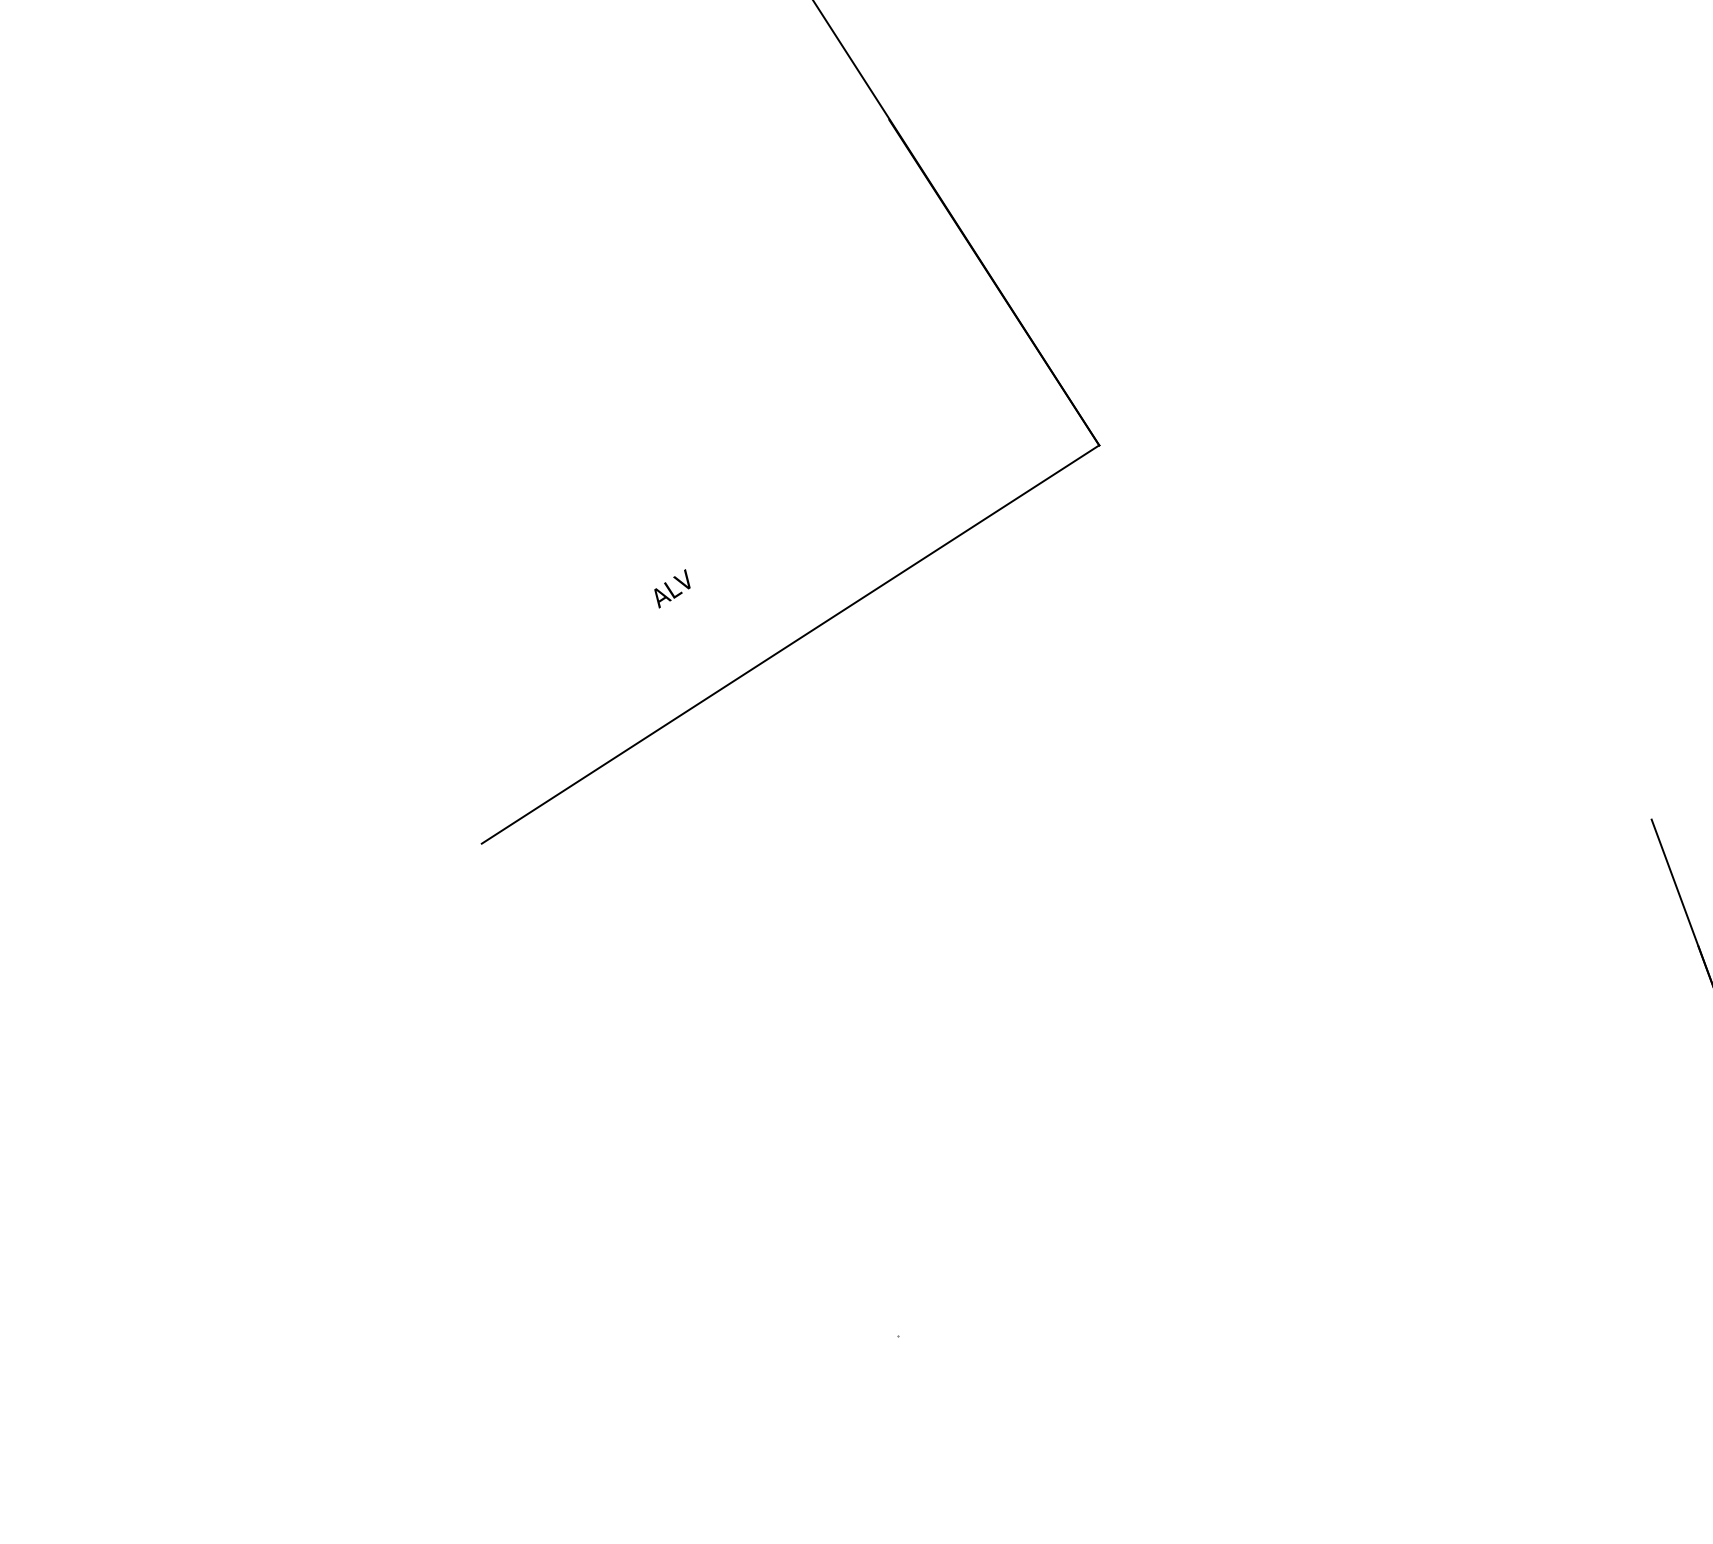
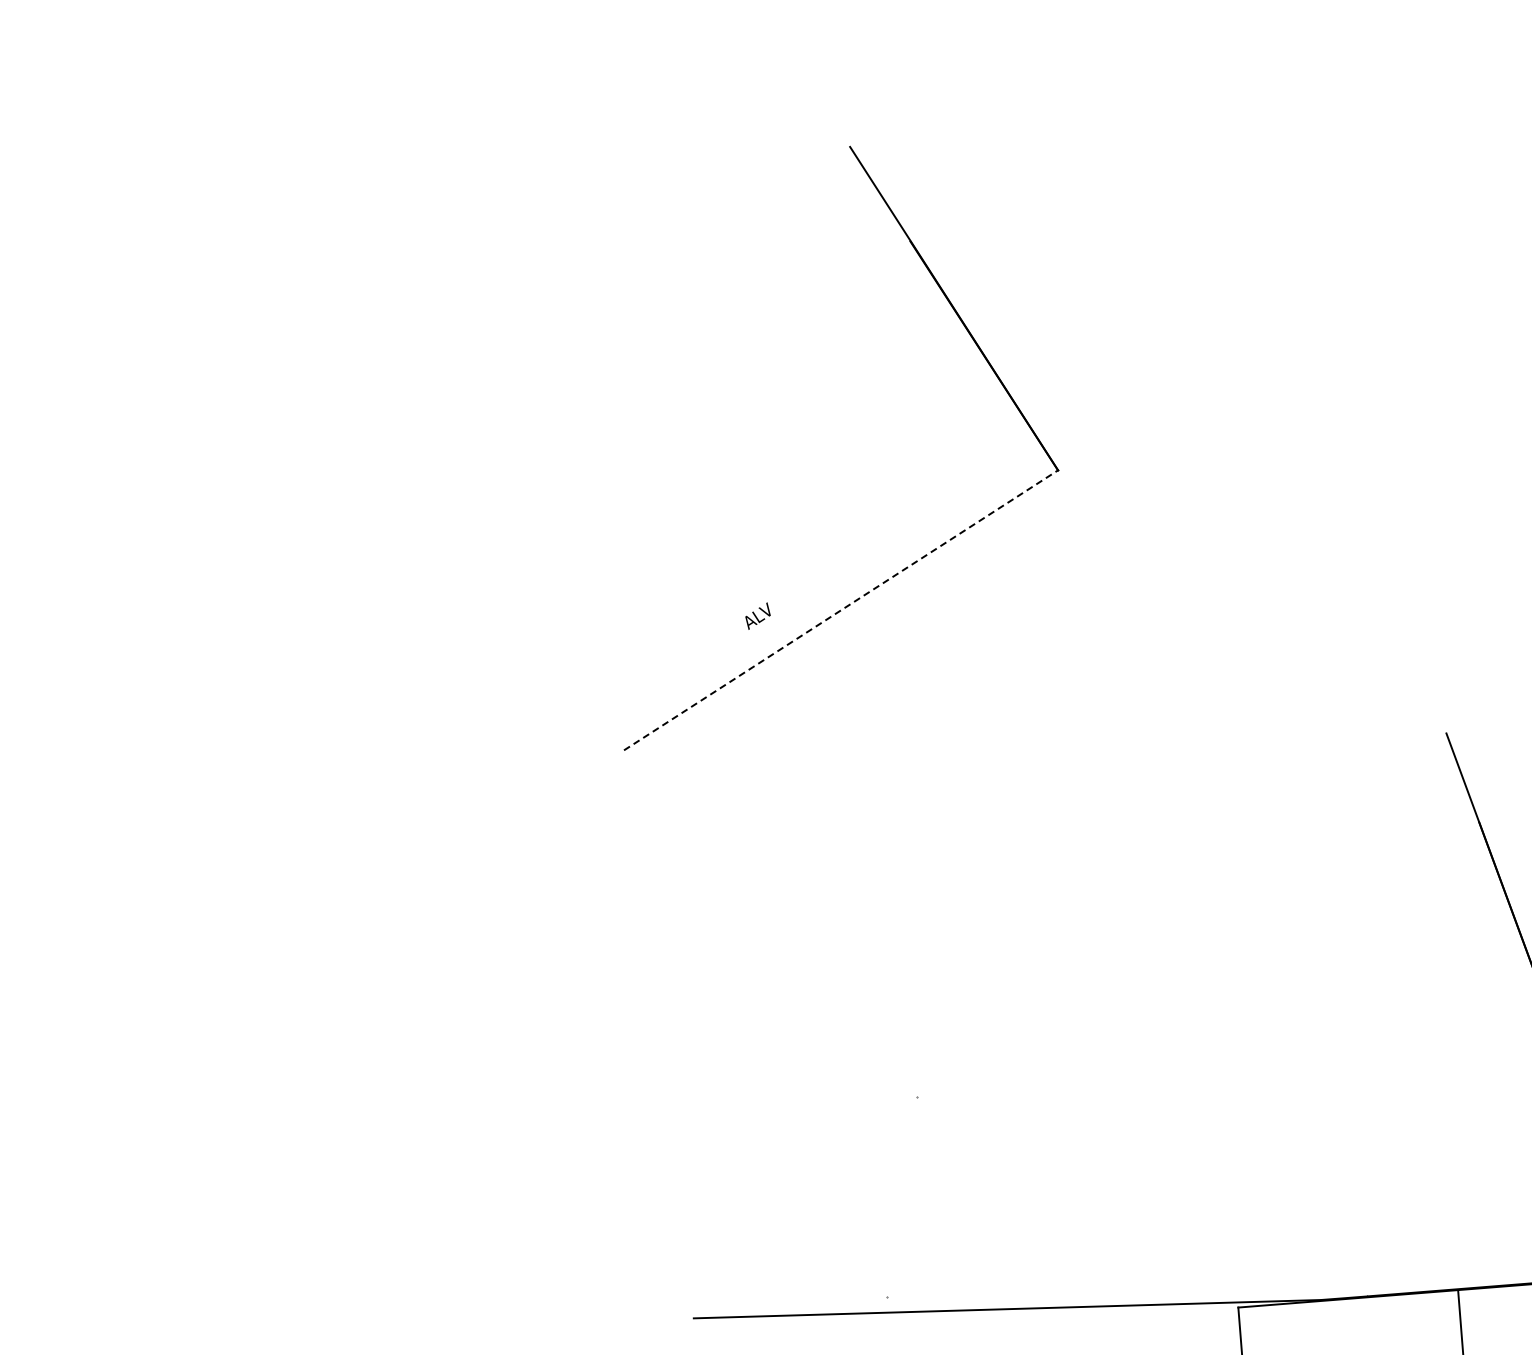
text: (671, 587) -> (757, 615), moved
line: (791, 644) -> (841, 610), solid -> dashed

